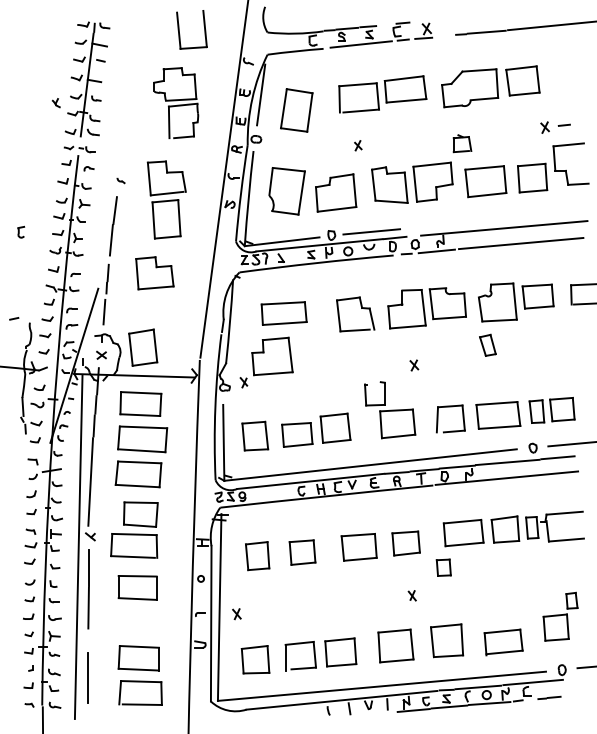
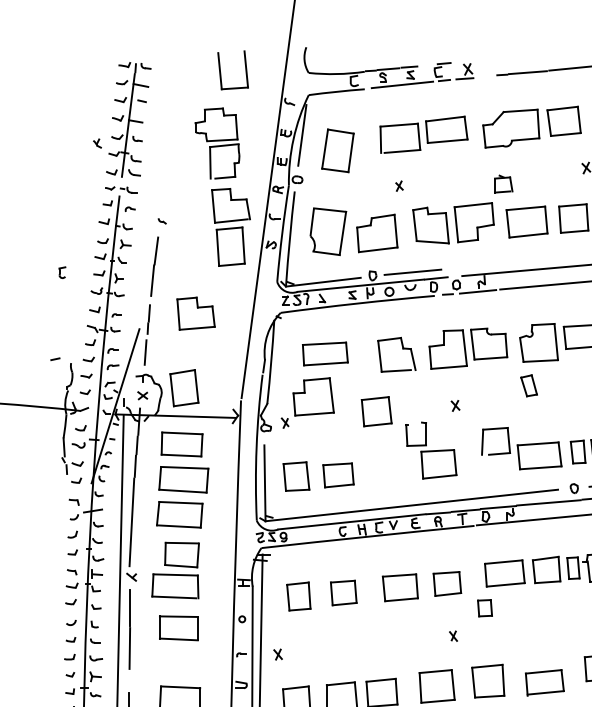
part: (166, 199) -> (230, 226), moved
part: (450, 407) -> (495, 429), moved
part: (335, 427) -> (376, 410), moved

